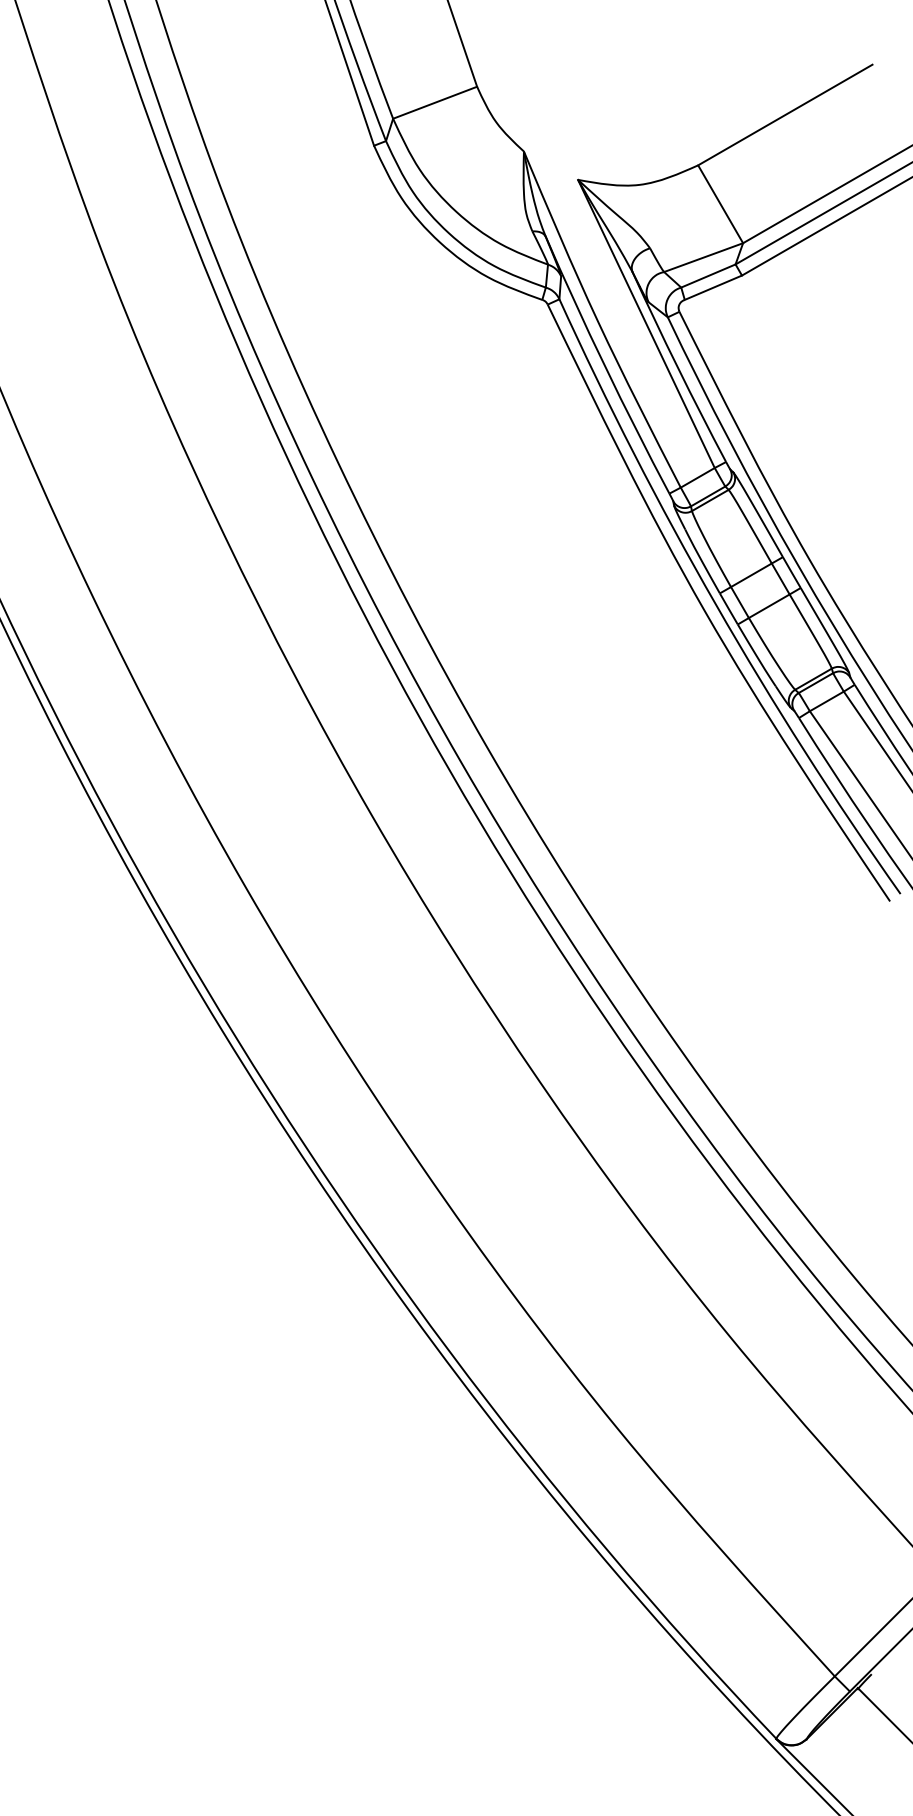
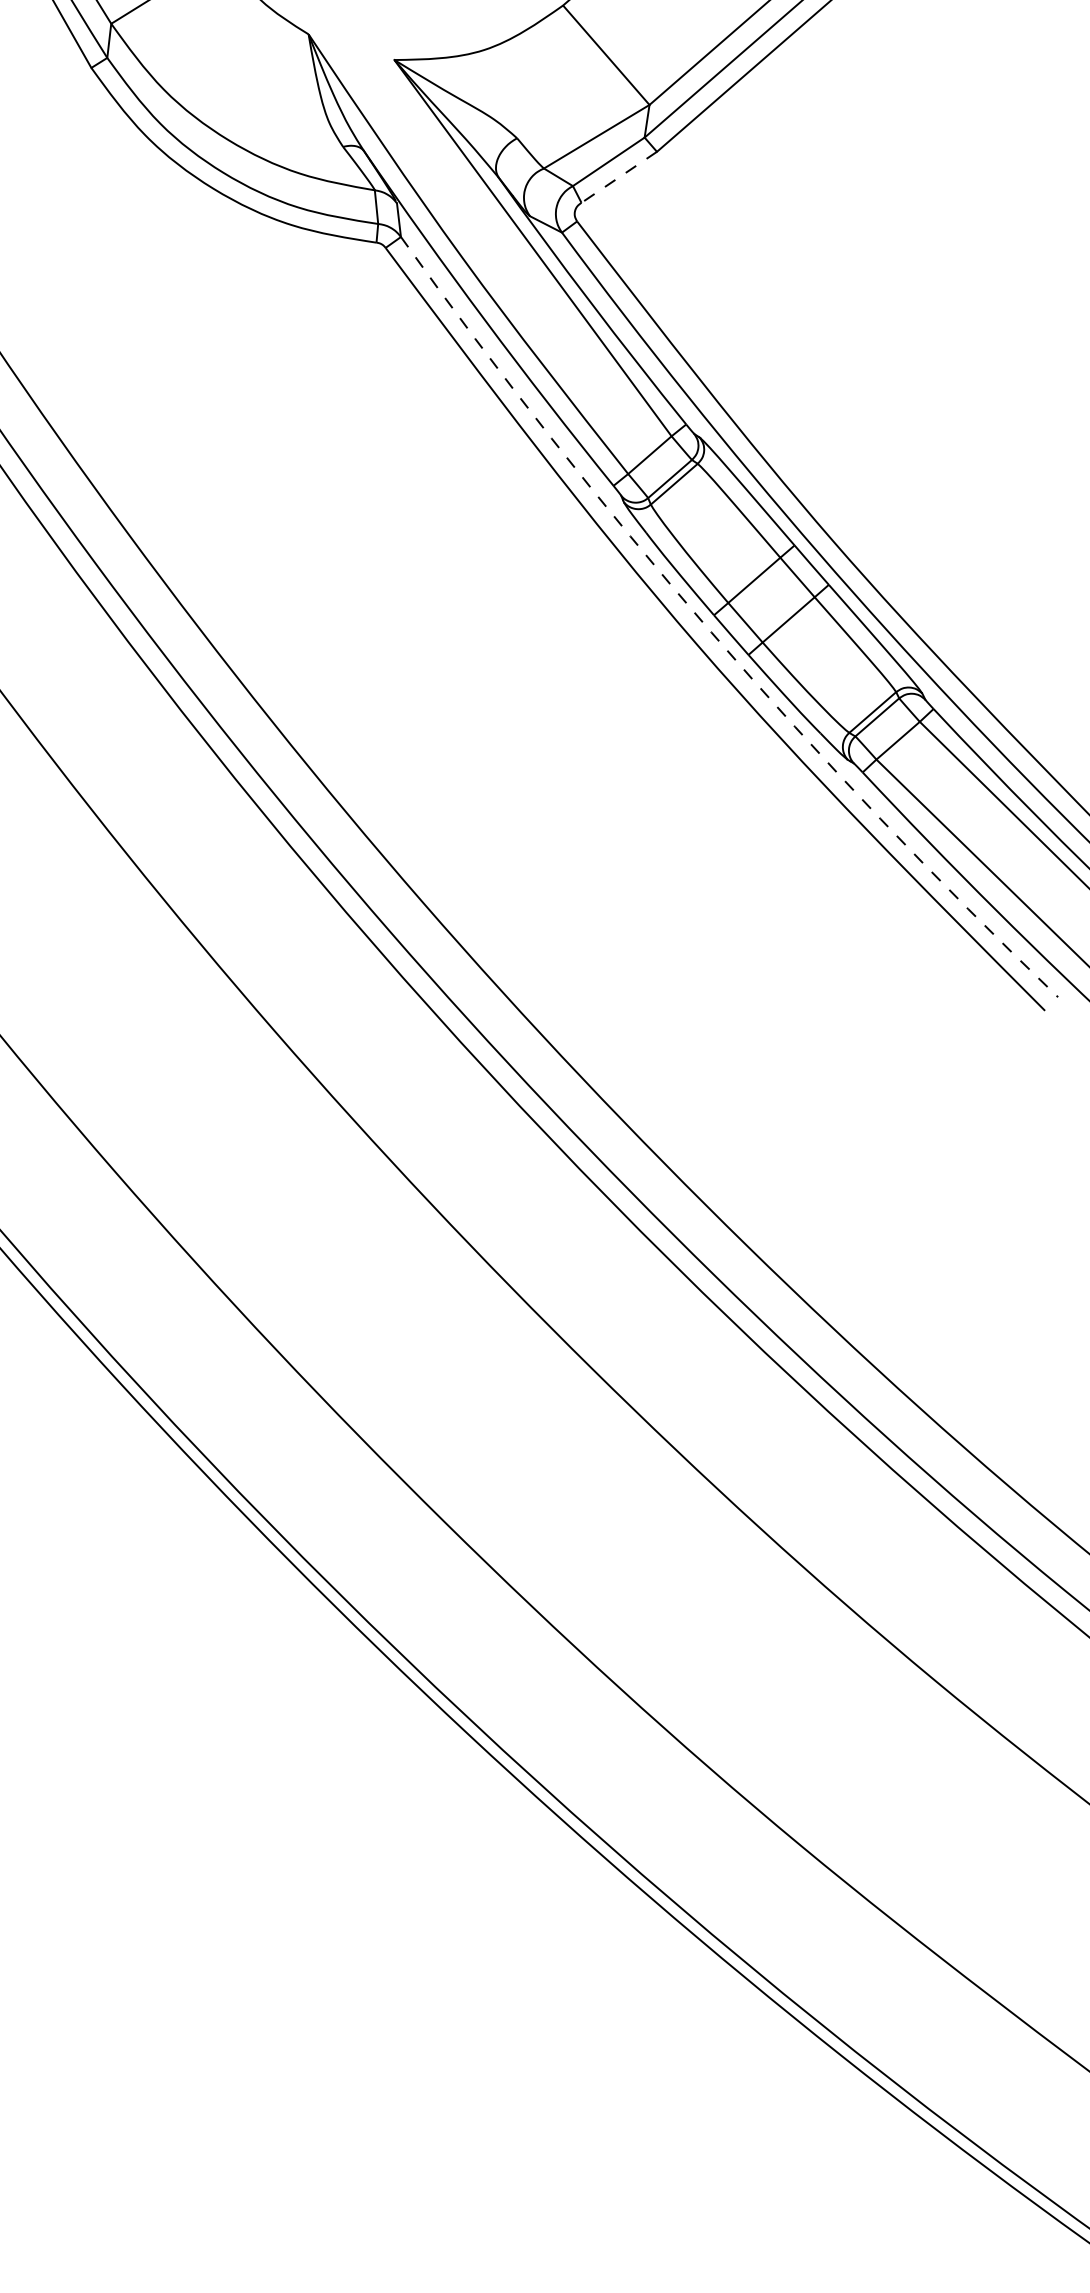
line: (712, 287) -> (617, 177), solid -> dashed
arc: (715, 604) -> (710, 632), solid -> dashed

